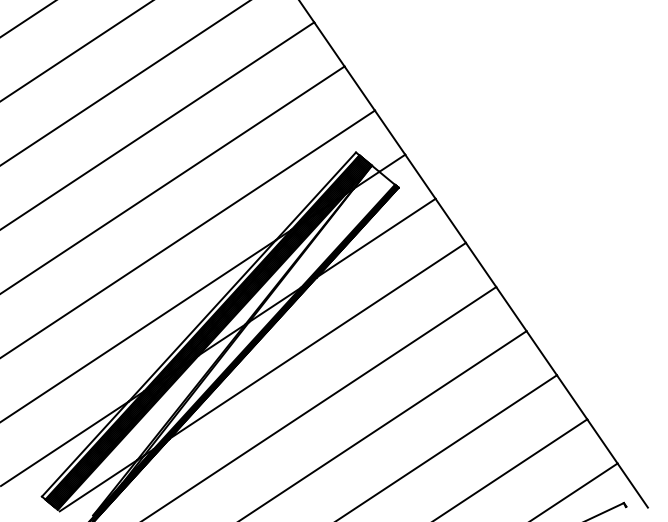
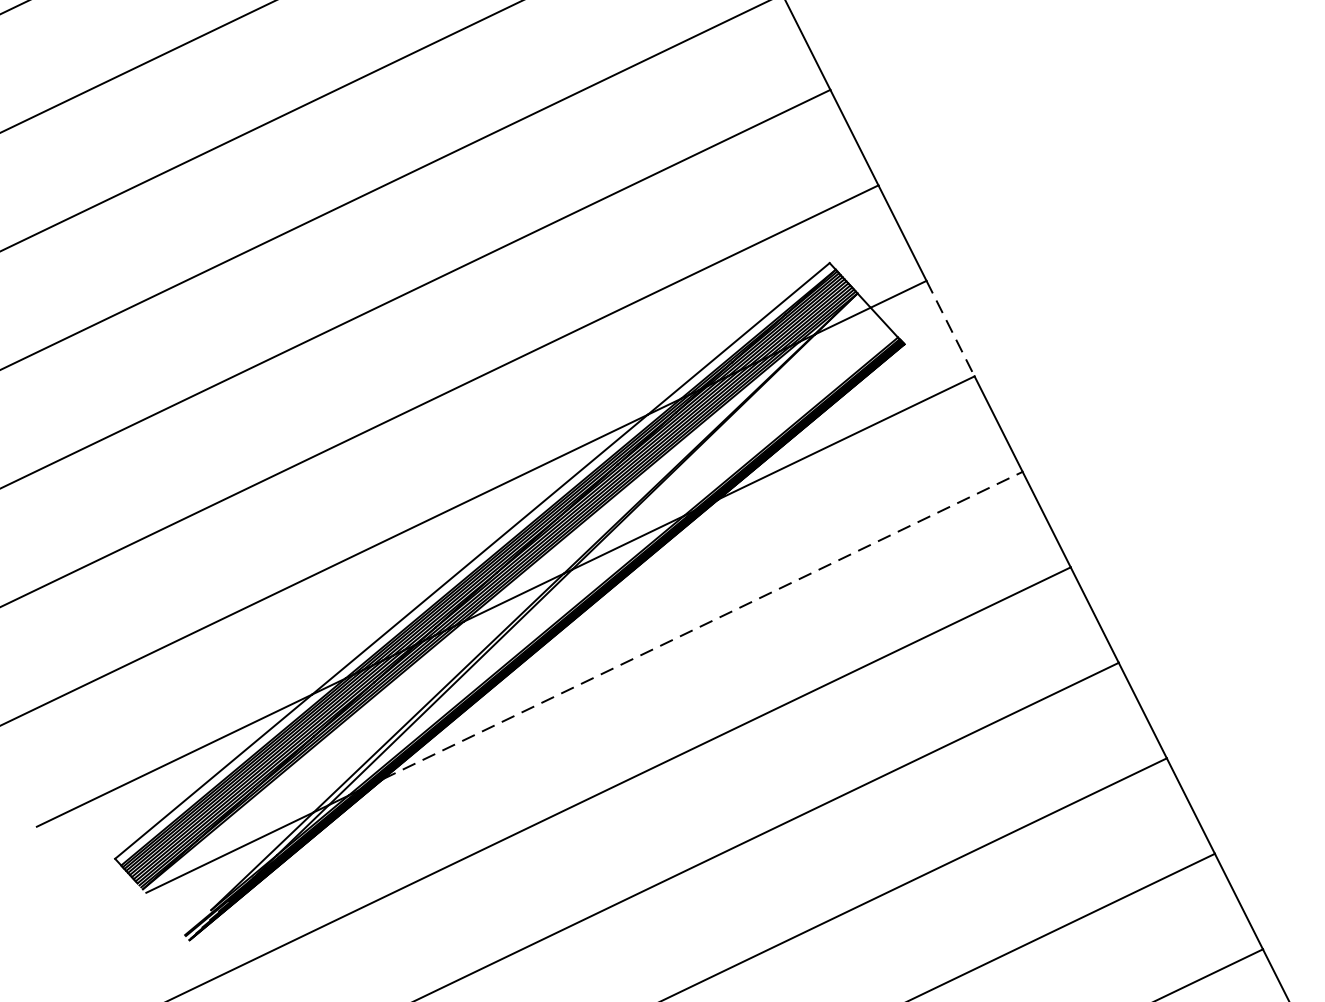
line: (420, 176) -> (950, 328), solid -> dashed
line: (317, 340) -> (702, 624), solid -> dashed

